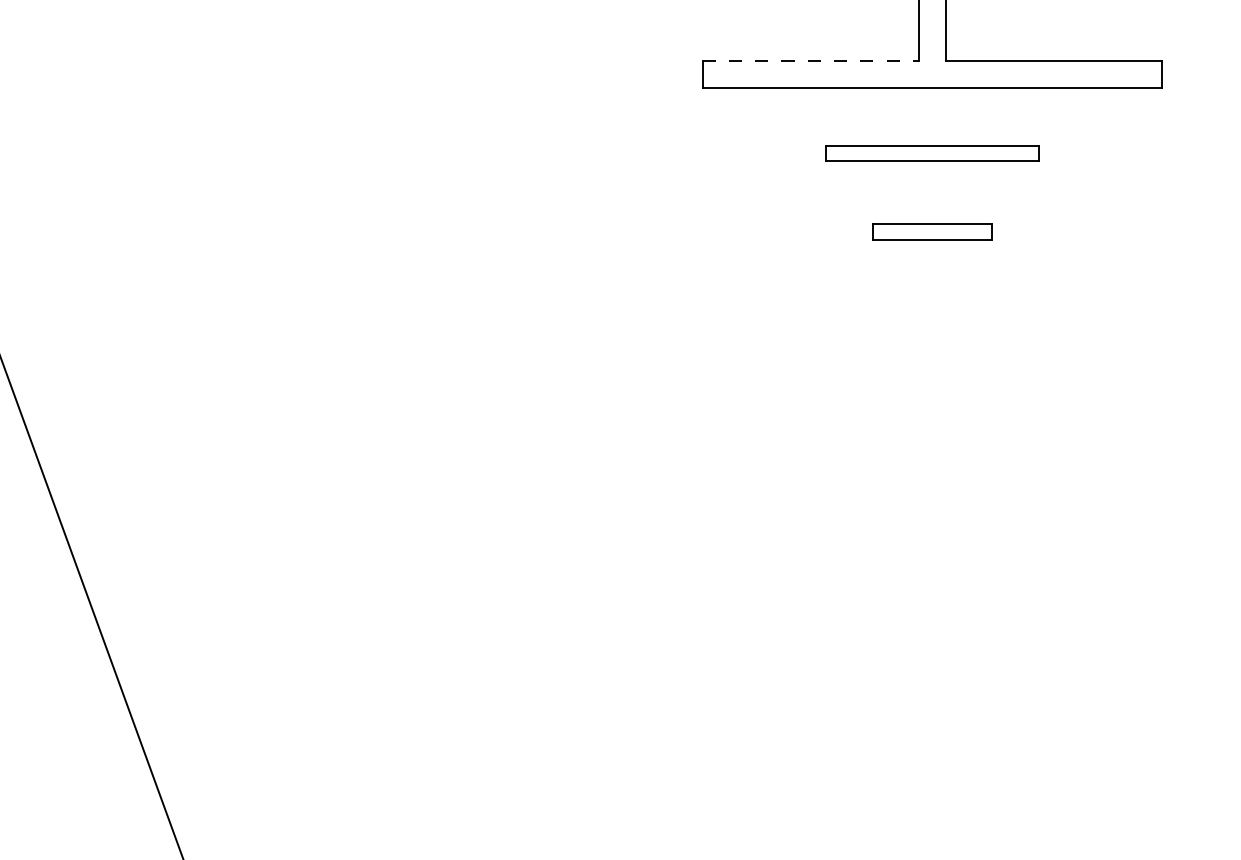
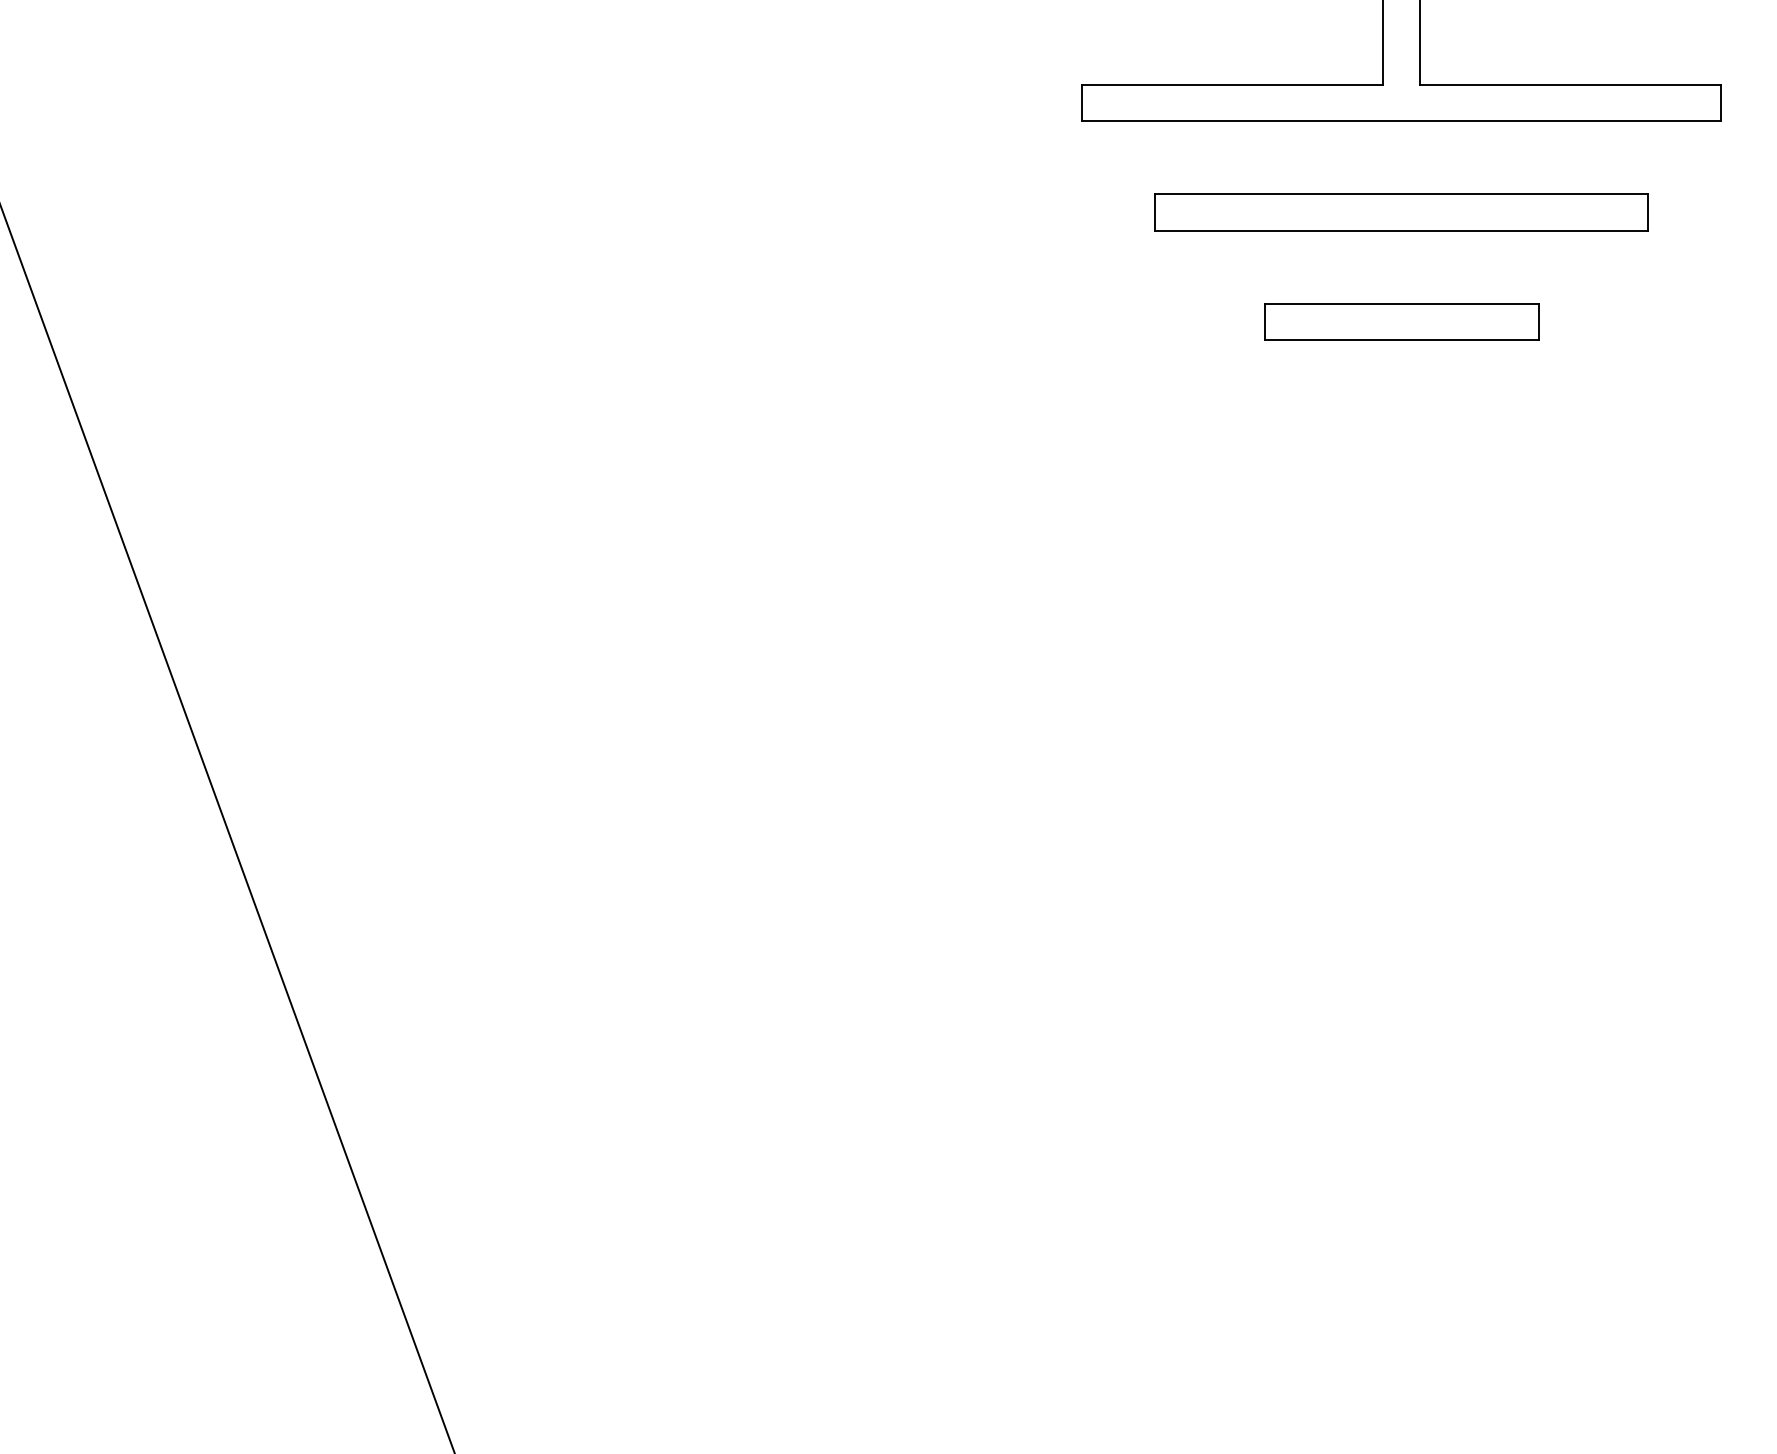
line: (810, 61) -> (1232, 84), dashed -> solid
part: (932, 153) -> (1401, 212), size x1.67
part: (932, 231) -> (1401, 321), size x1.67

